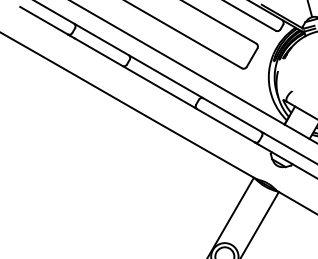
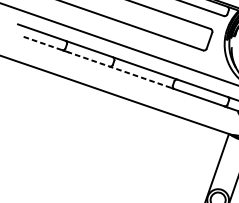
line: (43, 20) -> (41, 42), solid -> dashed
line: (133, 72) -> (119, 70), solid -> dashed

